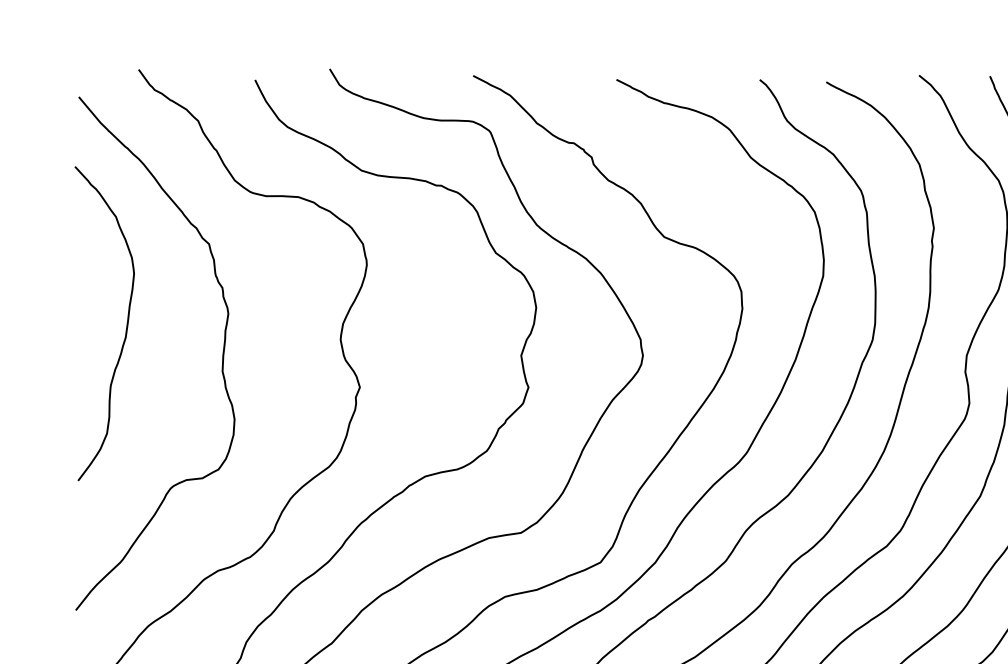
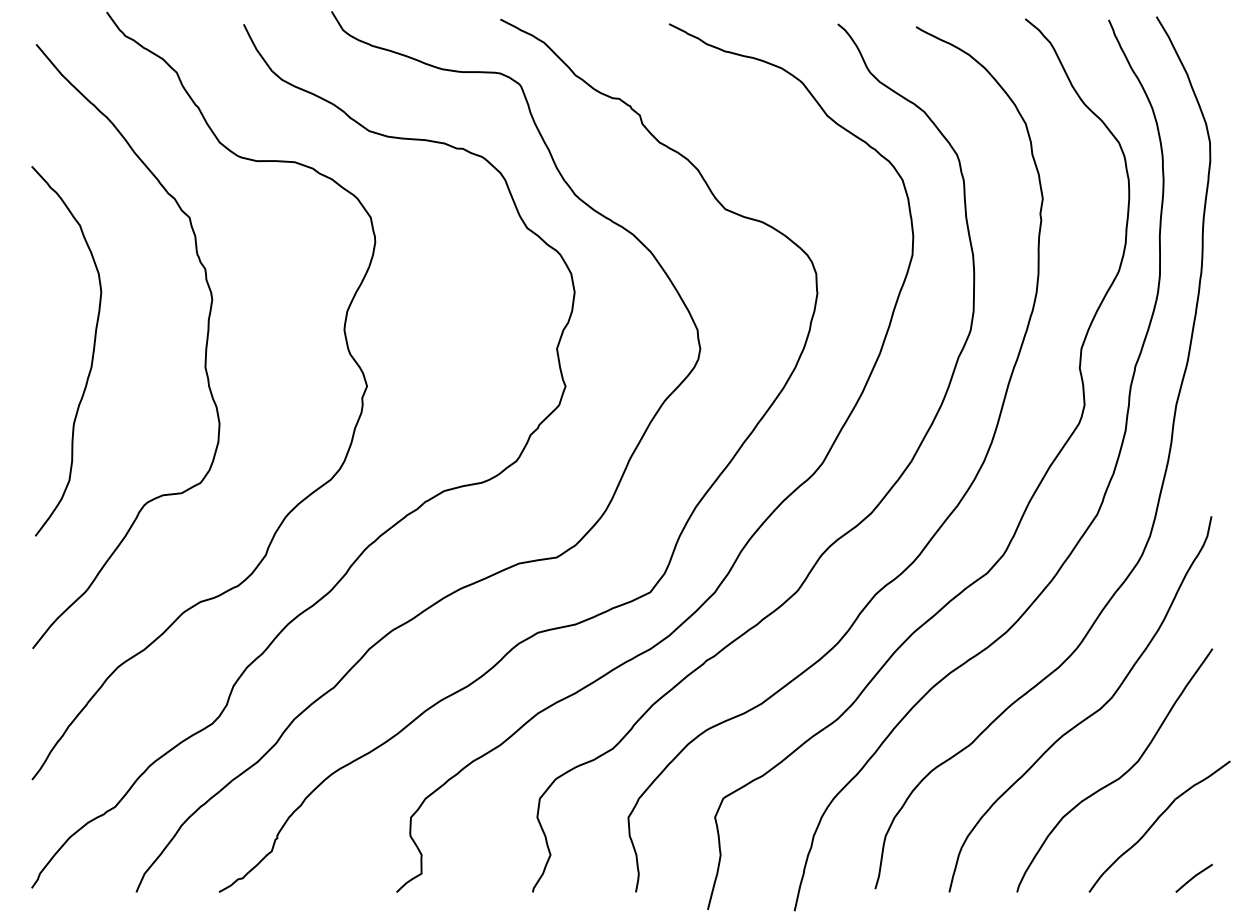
curve: (125, 329) -> (91, 358), moved

